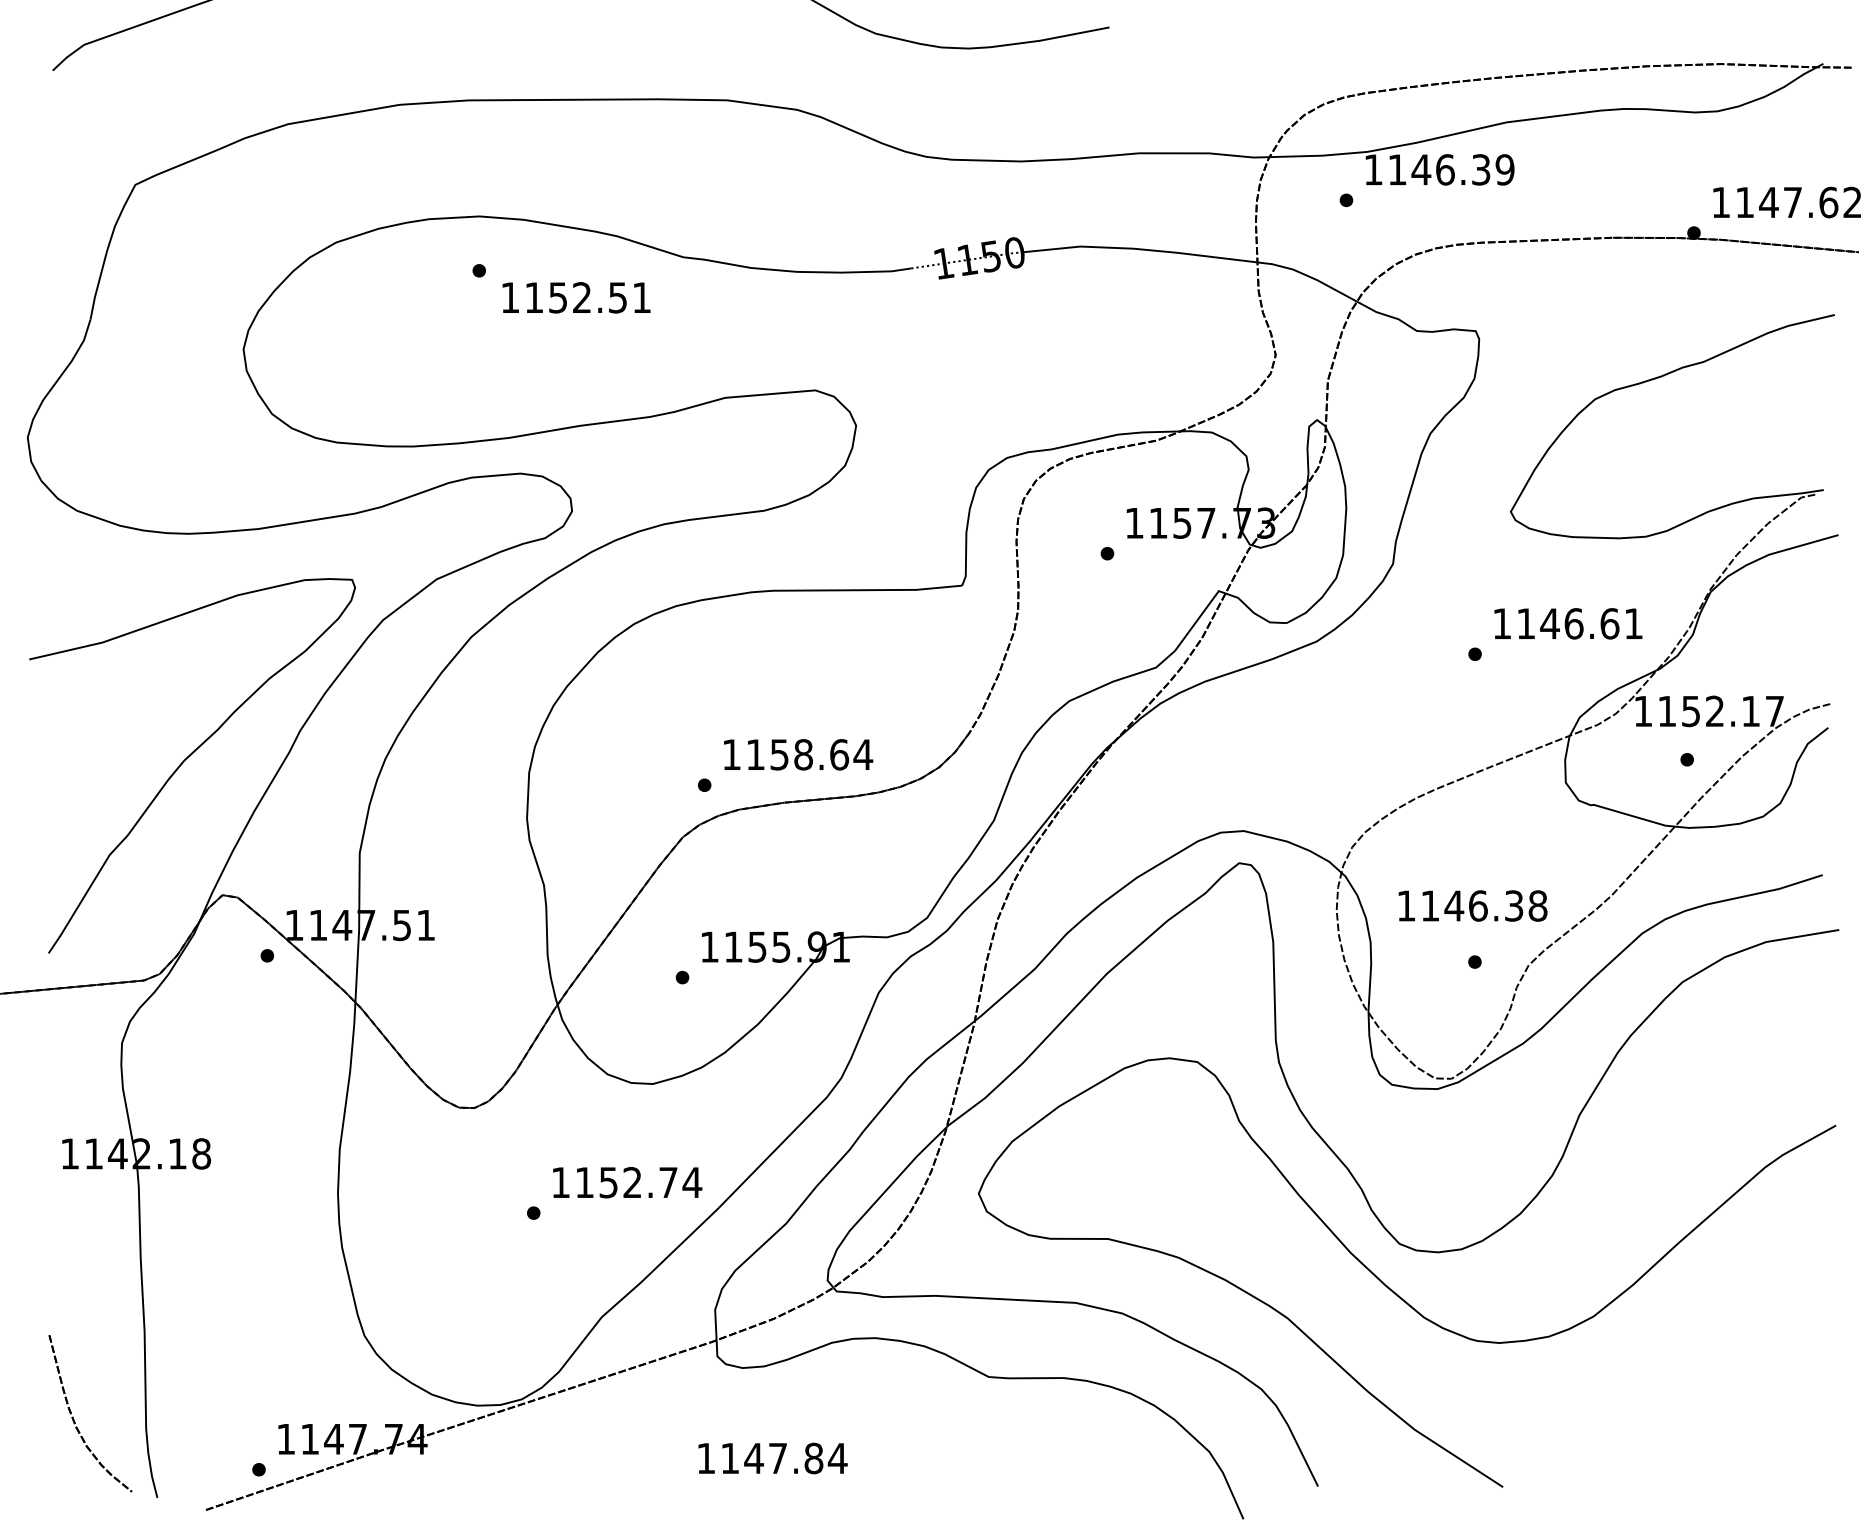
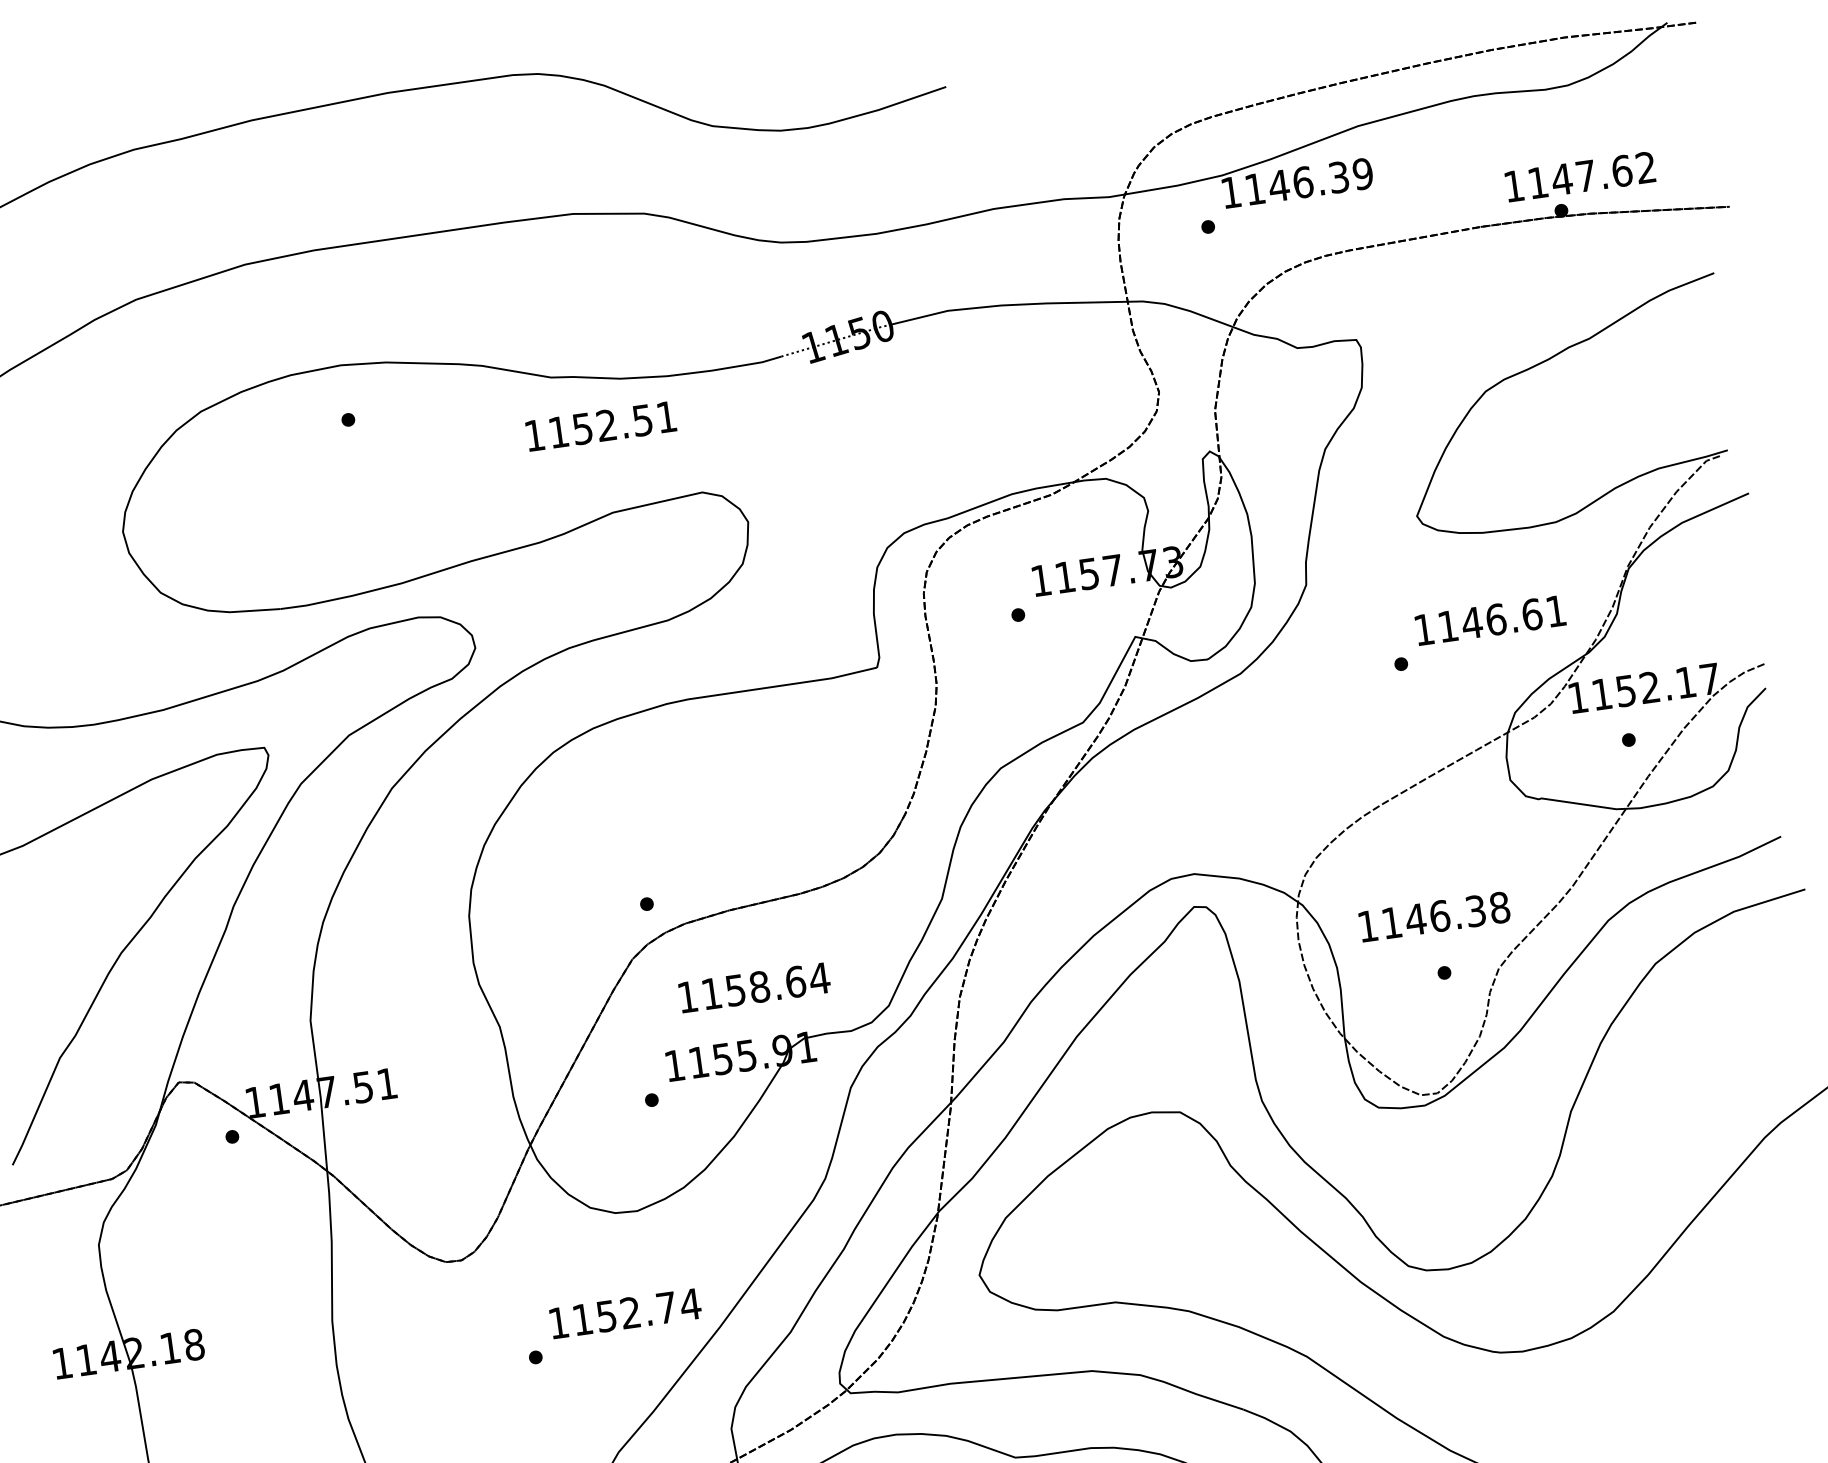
text: (1786, 202) -> (1579, 176), moved
text: (576, 297) -> (601, 426), moved
text: (798, 754) -> (754, 987), moved

